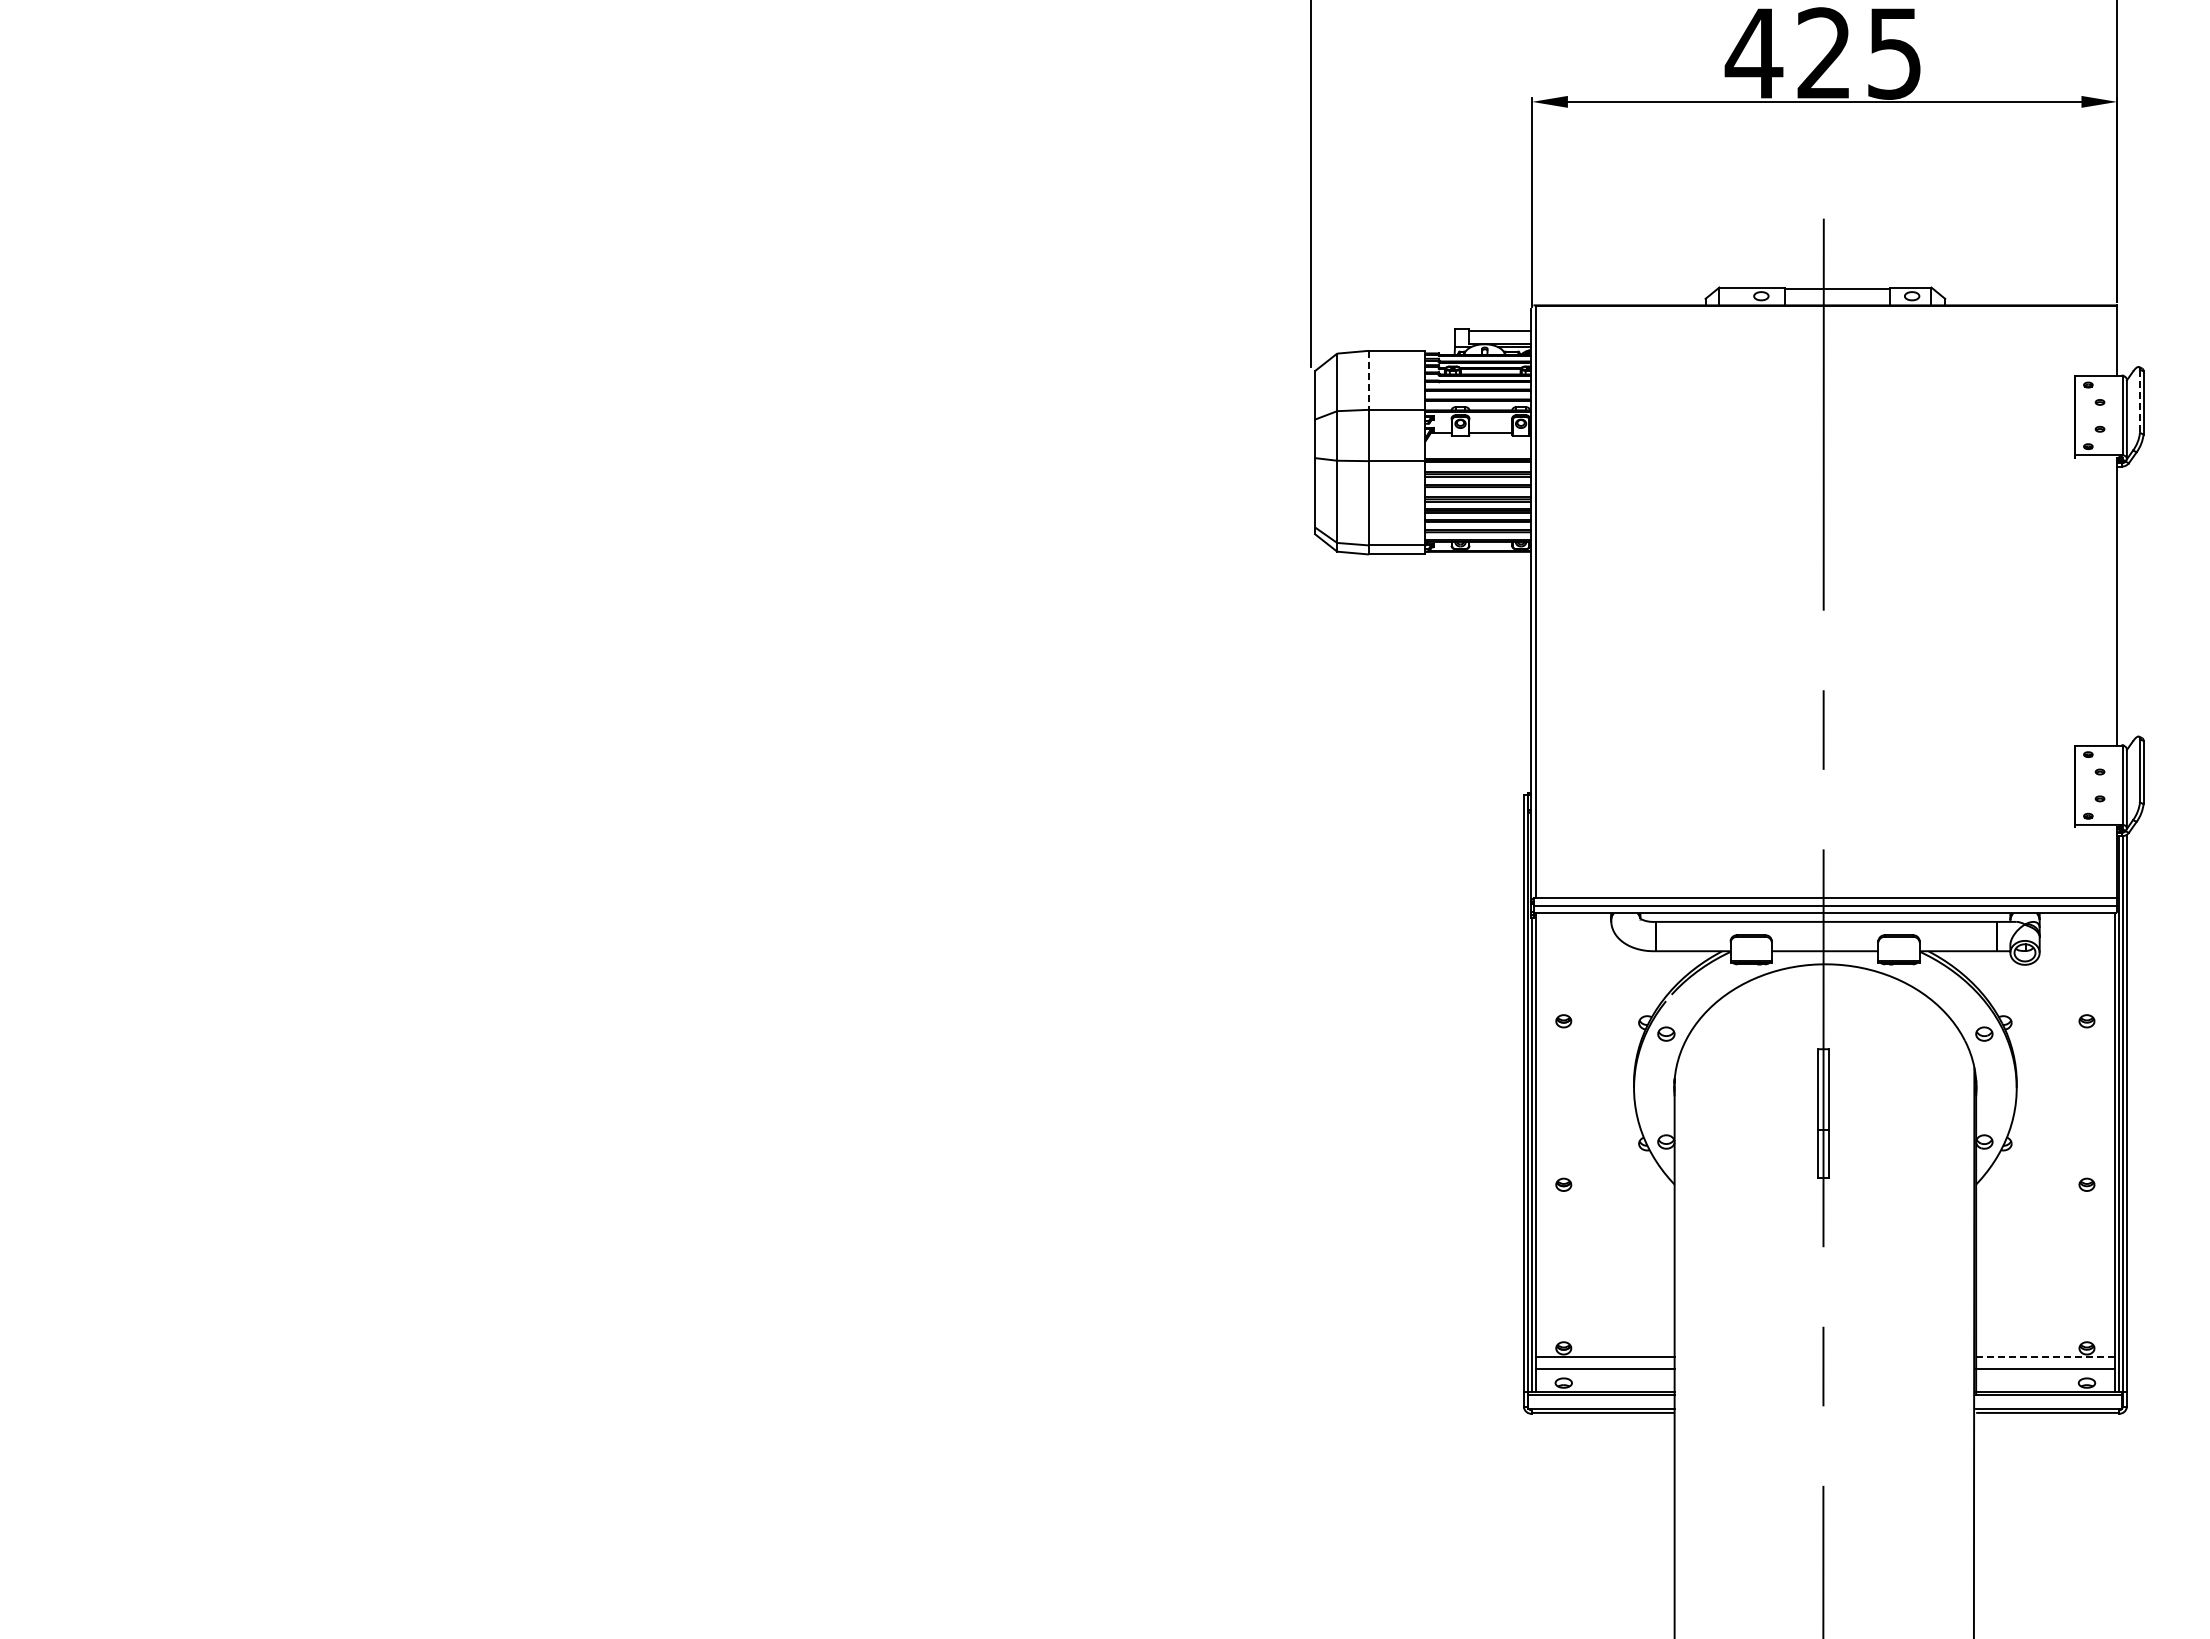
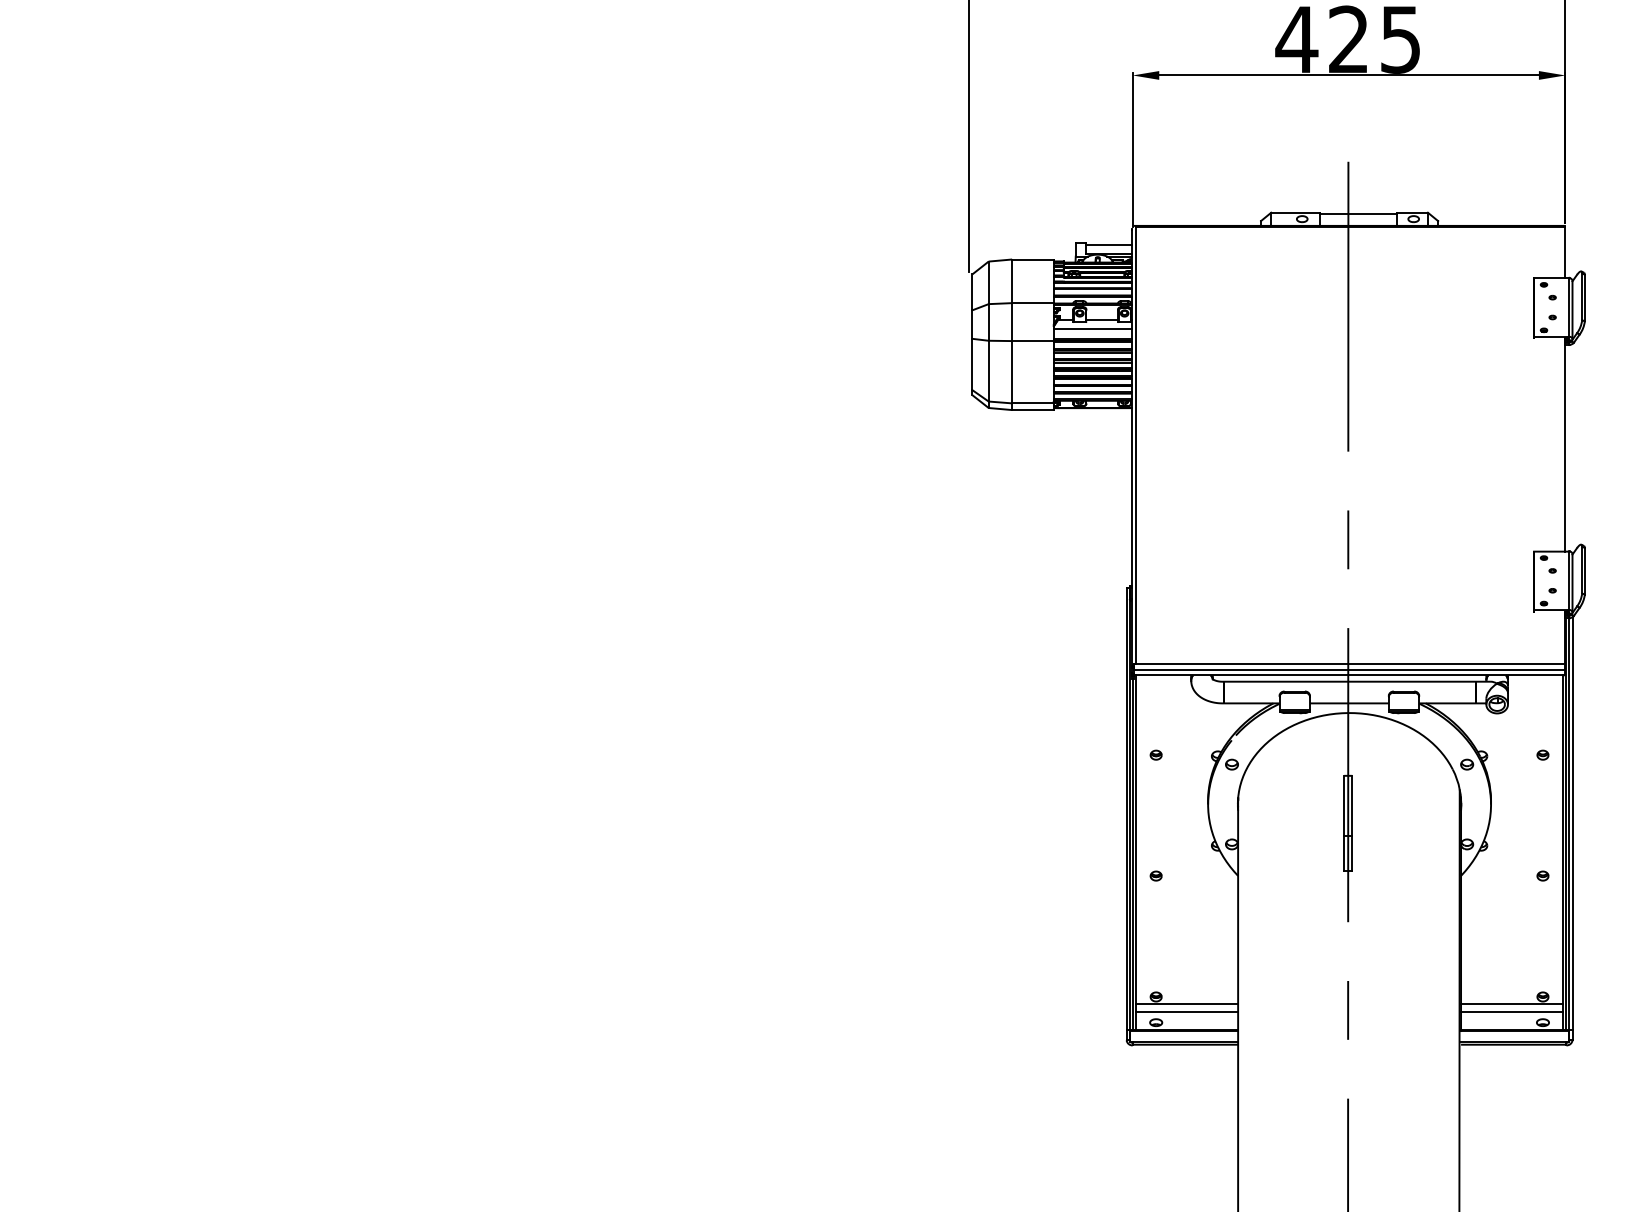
line: (1368, 380) -> (1011, 281), dashed -> solid
line: (2139, 401) -> (1581, 296), dashed -> solid
line: (1477, 444) -> (1092, 328), added
line: (1477, 490) -> (1092, 362), added
line: (2044, 1357) -> (1511, 1003), dashed -> solid

